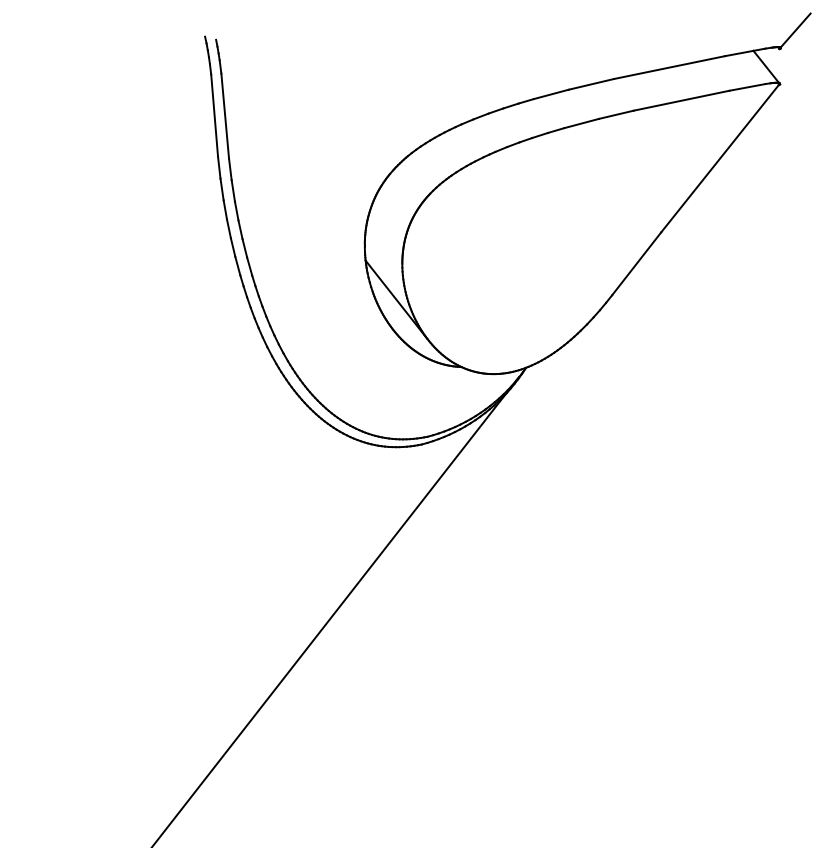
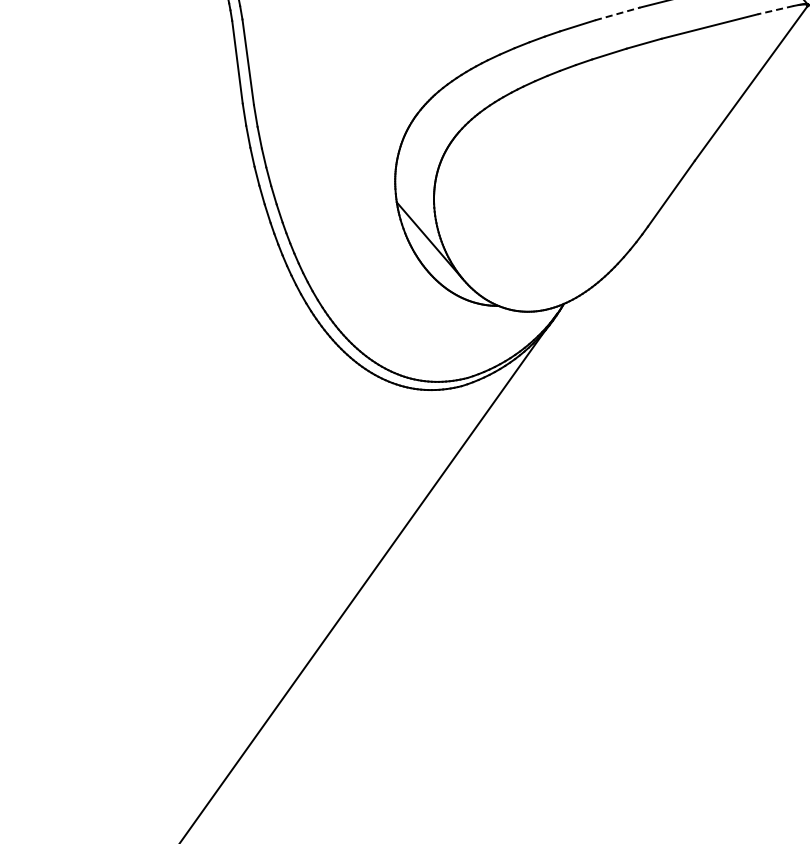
line: (591, 84) -> (617, 14), solid -> dashed
line: (746, 87) -> (774, 10), solid -> dashed

